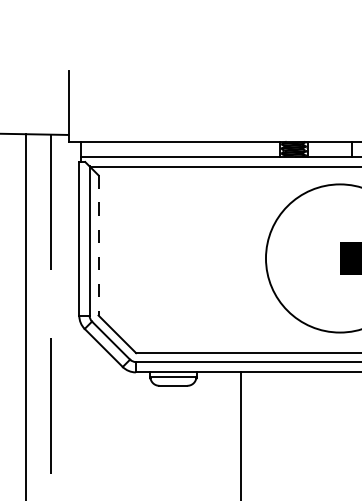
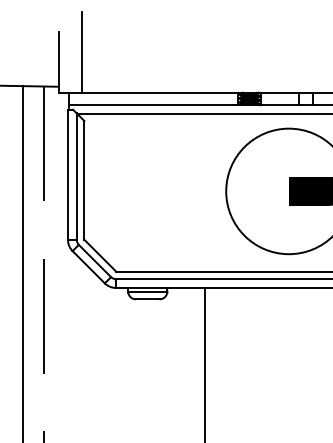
line: (96, 93) -> (82, 51), added
line: (98, 245) -> (84, 180), dashed -> solid

